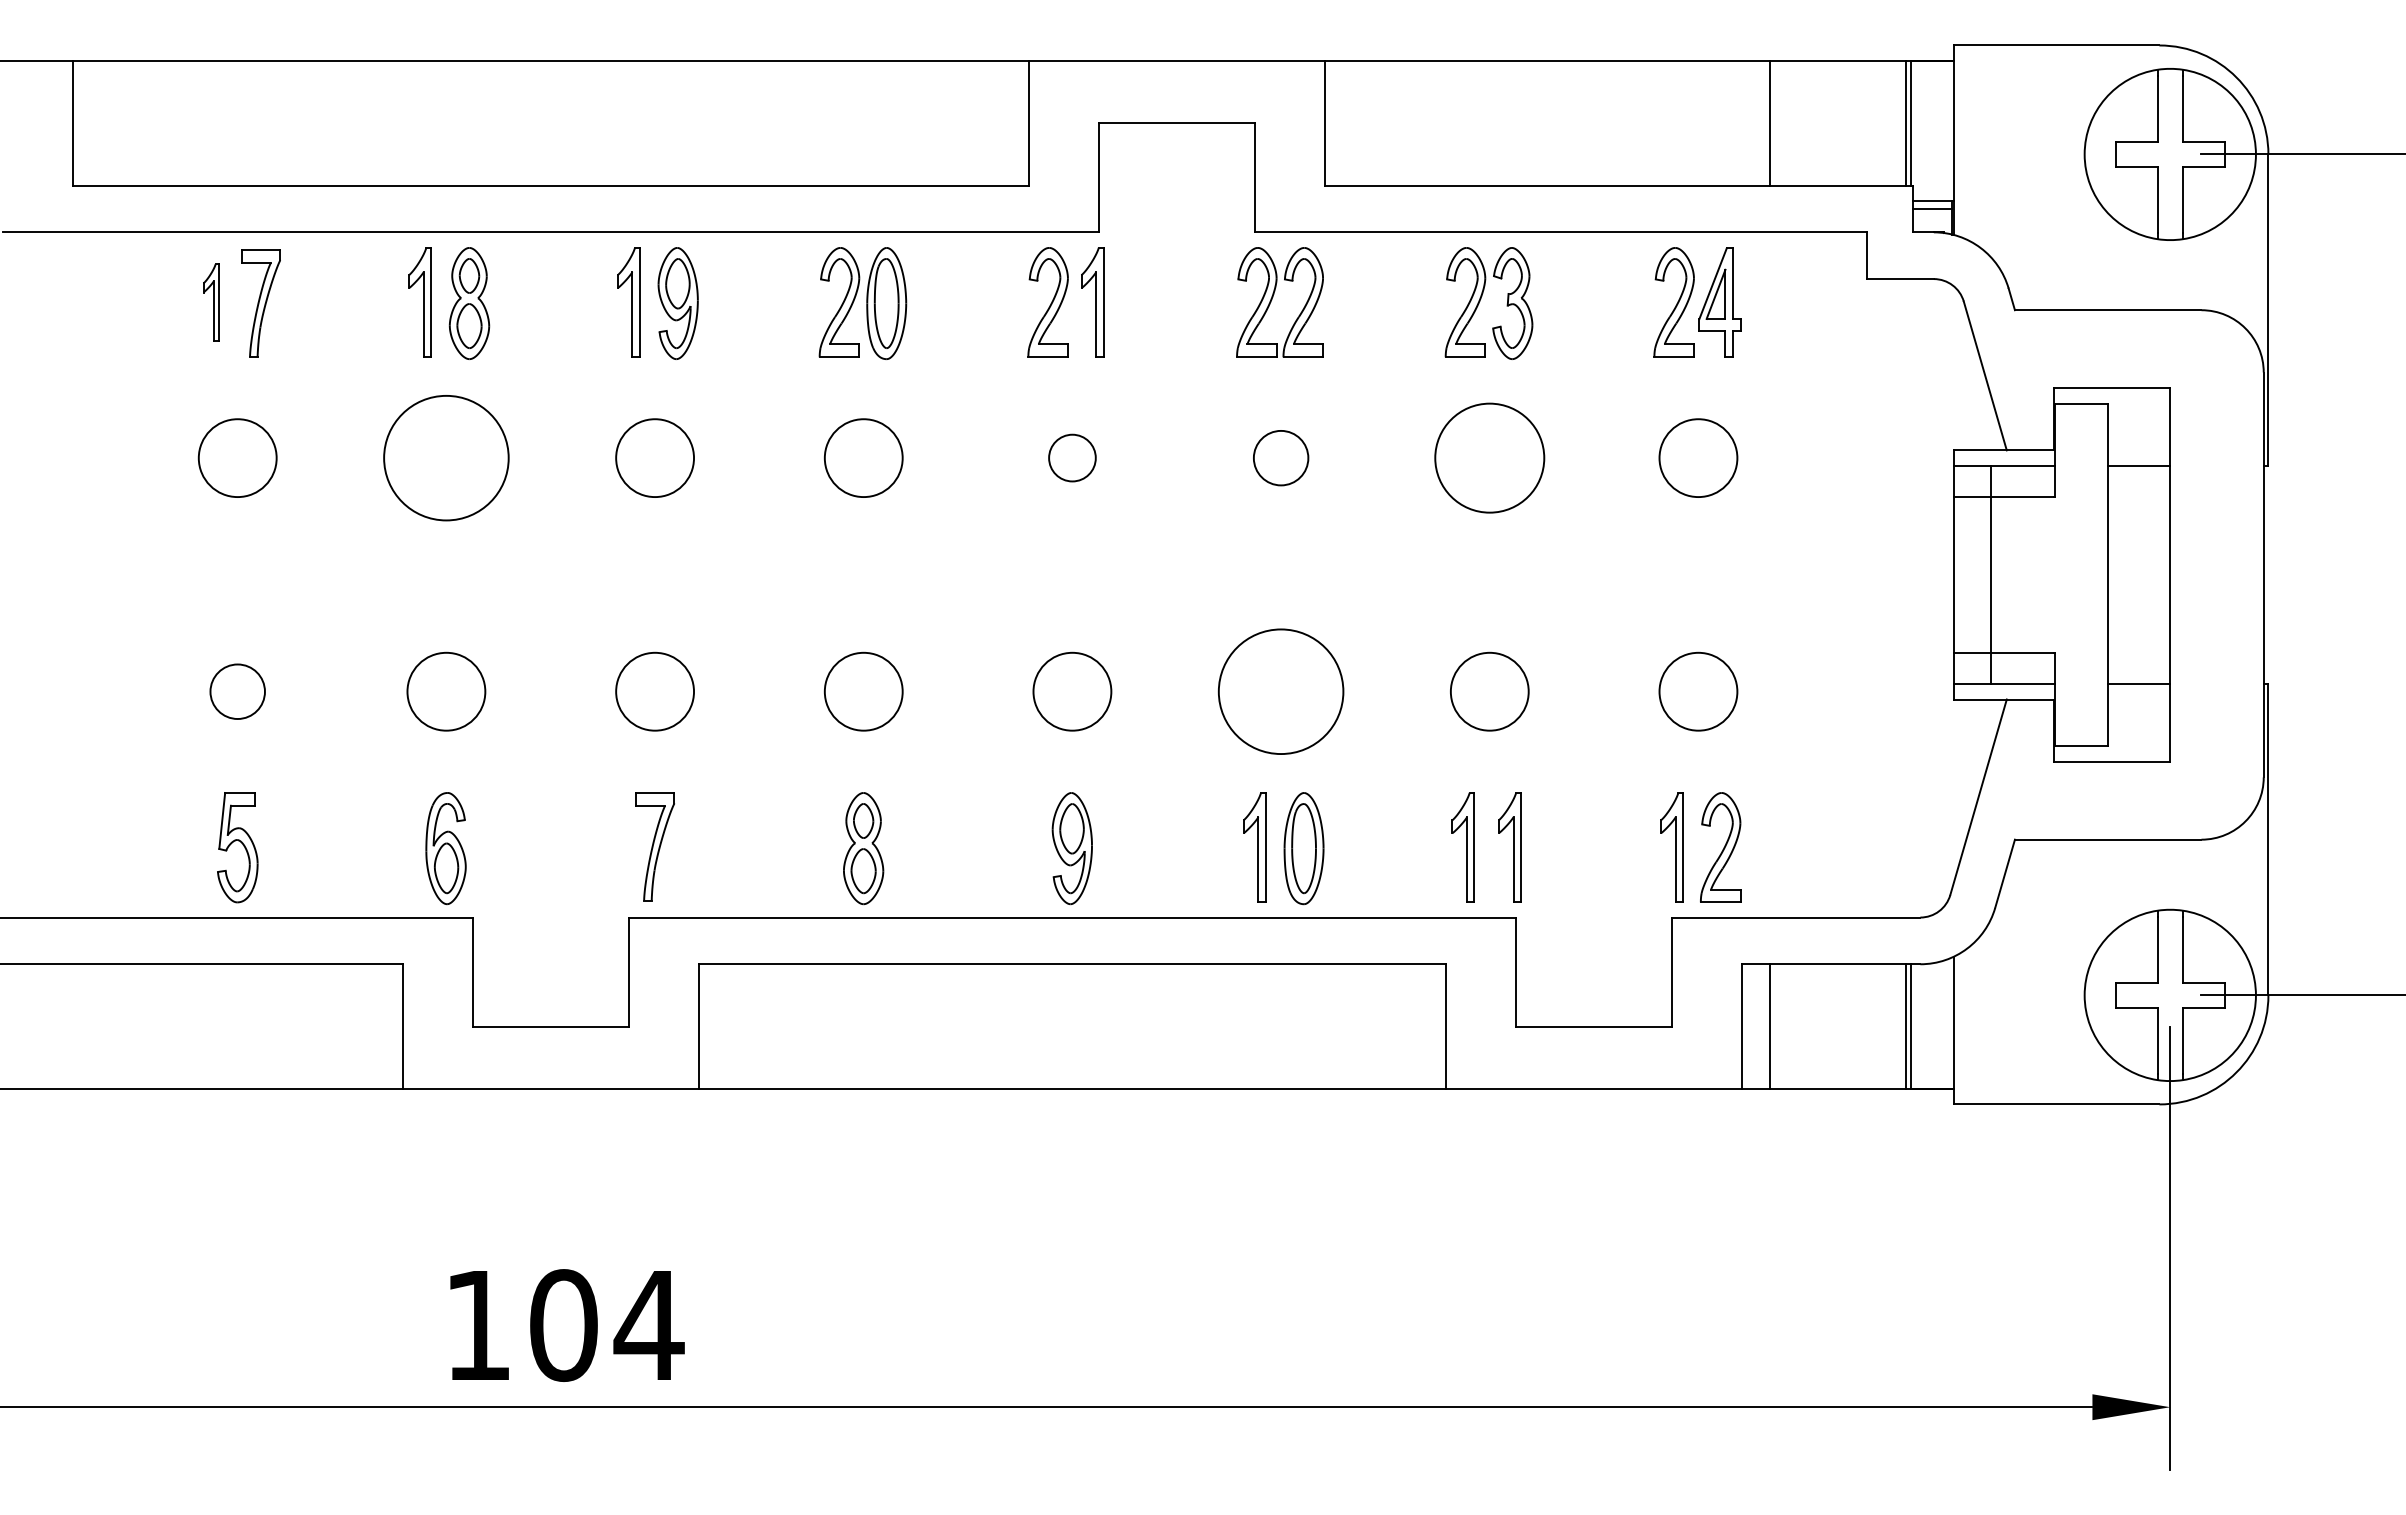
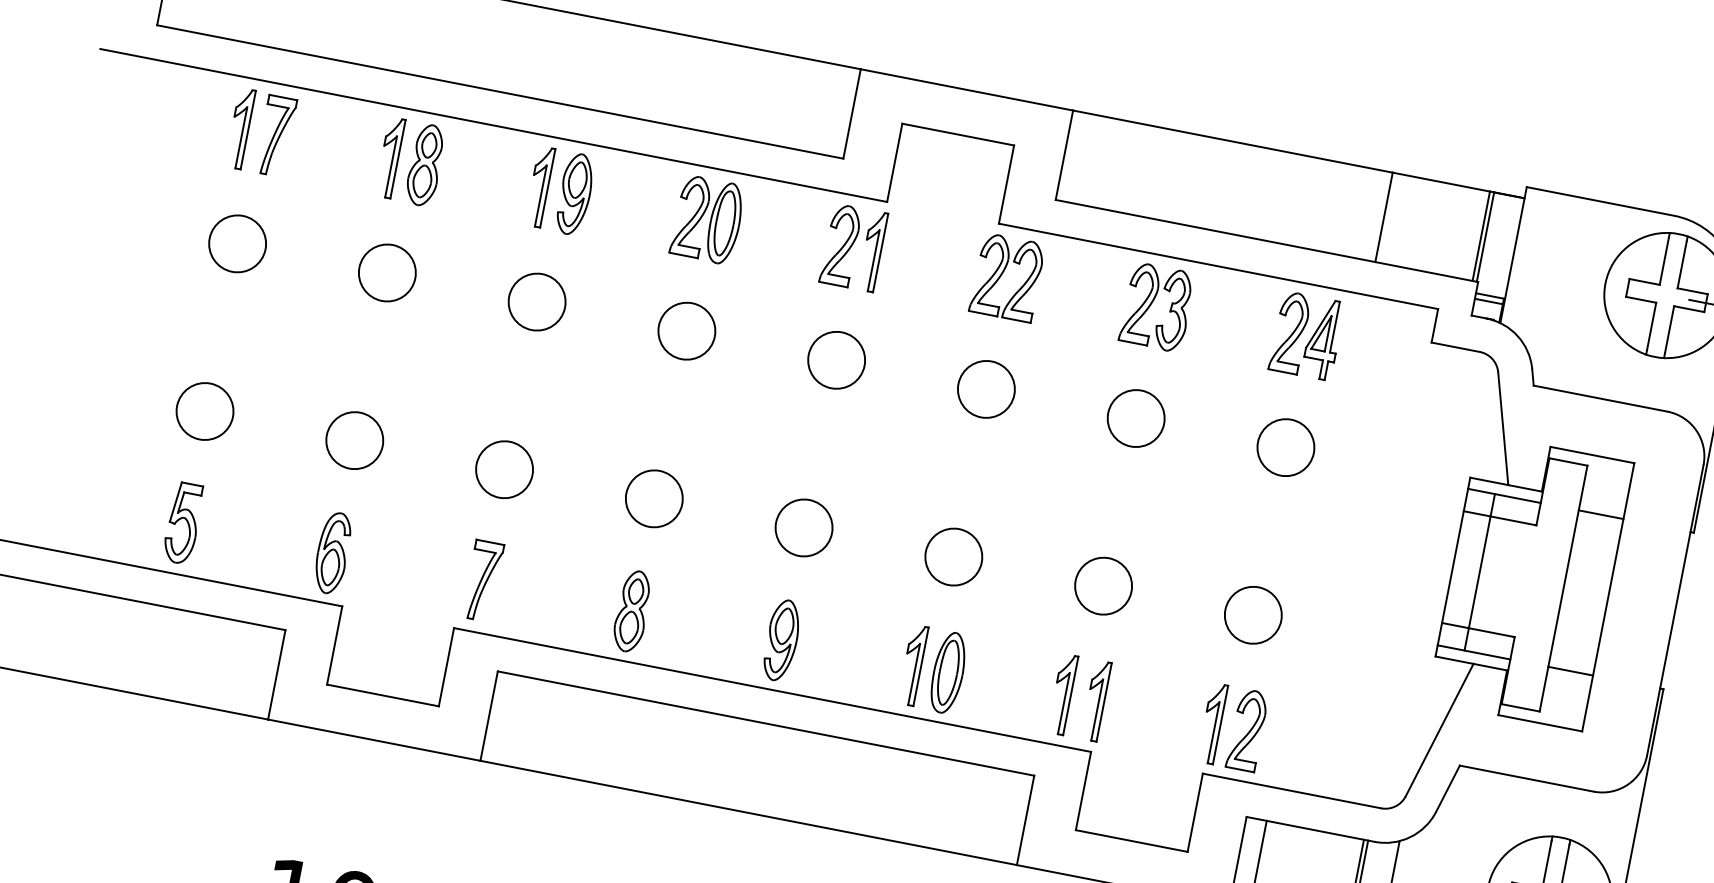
part: (210, 302) -> (239, 128), size x1.43
circle: (1072, 457) -> (836, 359), size x1.67
circle: (446, 458) -> (387, 273), size x0.62
circle: (1281, 458) -> (986, 389), size x1.43
circle: (1489, 458) -> (1135, 418), size x0.71
circle: (237, 691) -> (204, 411), size x1.43
circle: (1281, 691) -> (954, 556), size x0.62

